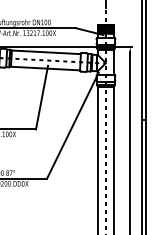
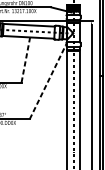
line: (42, 97) -> (26, 58), solid -> dashed
line: (73, 125) -> (49, 79), solid -> dashed

